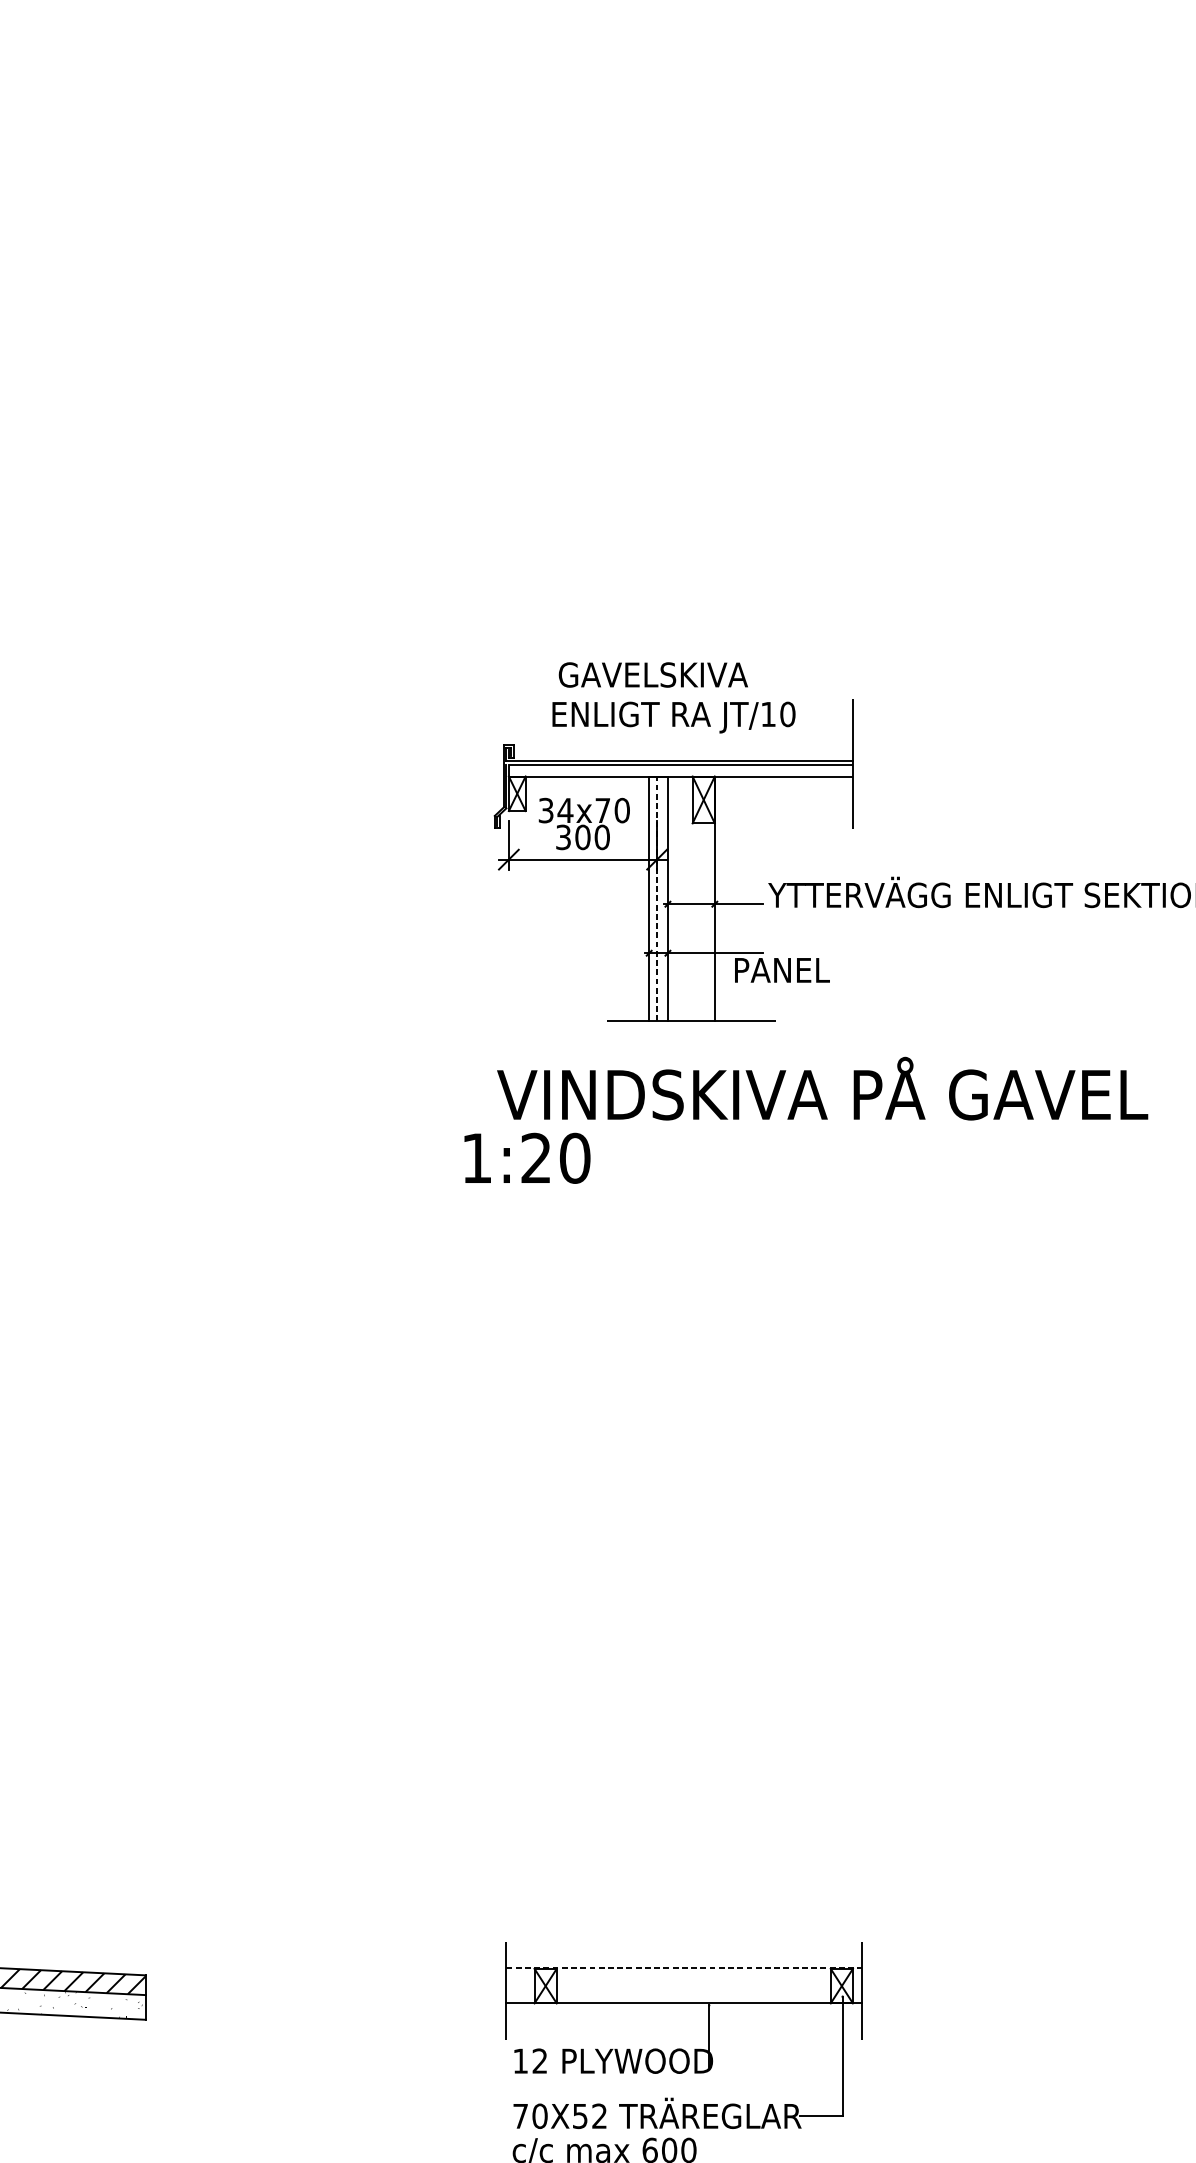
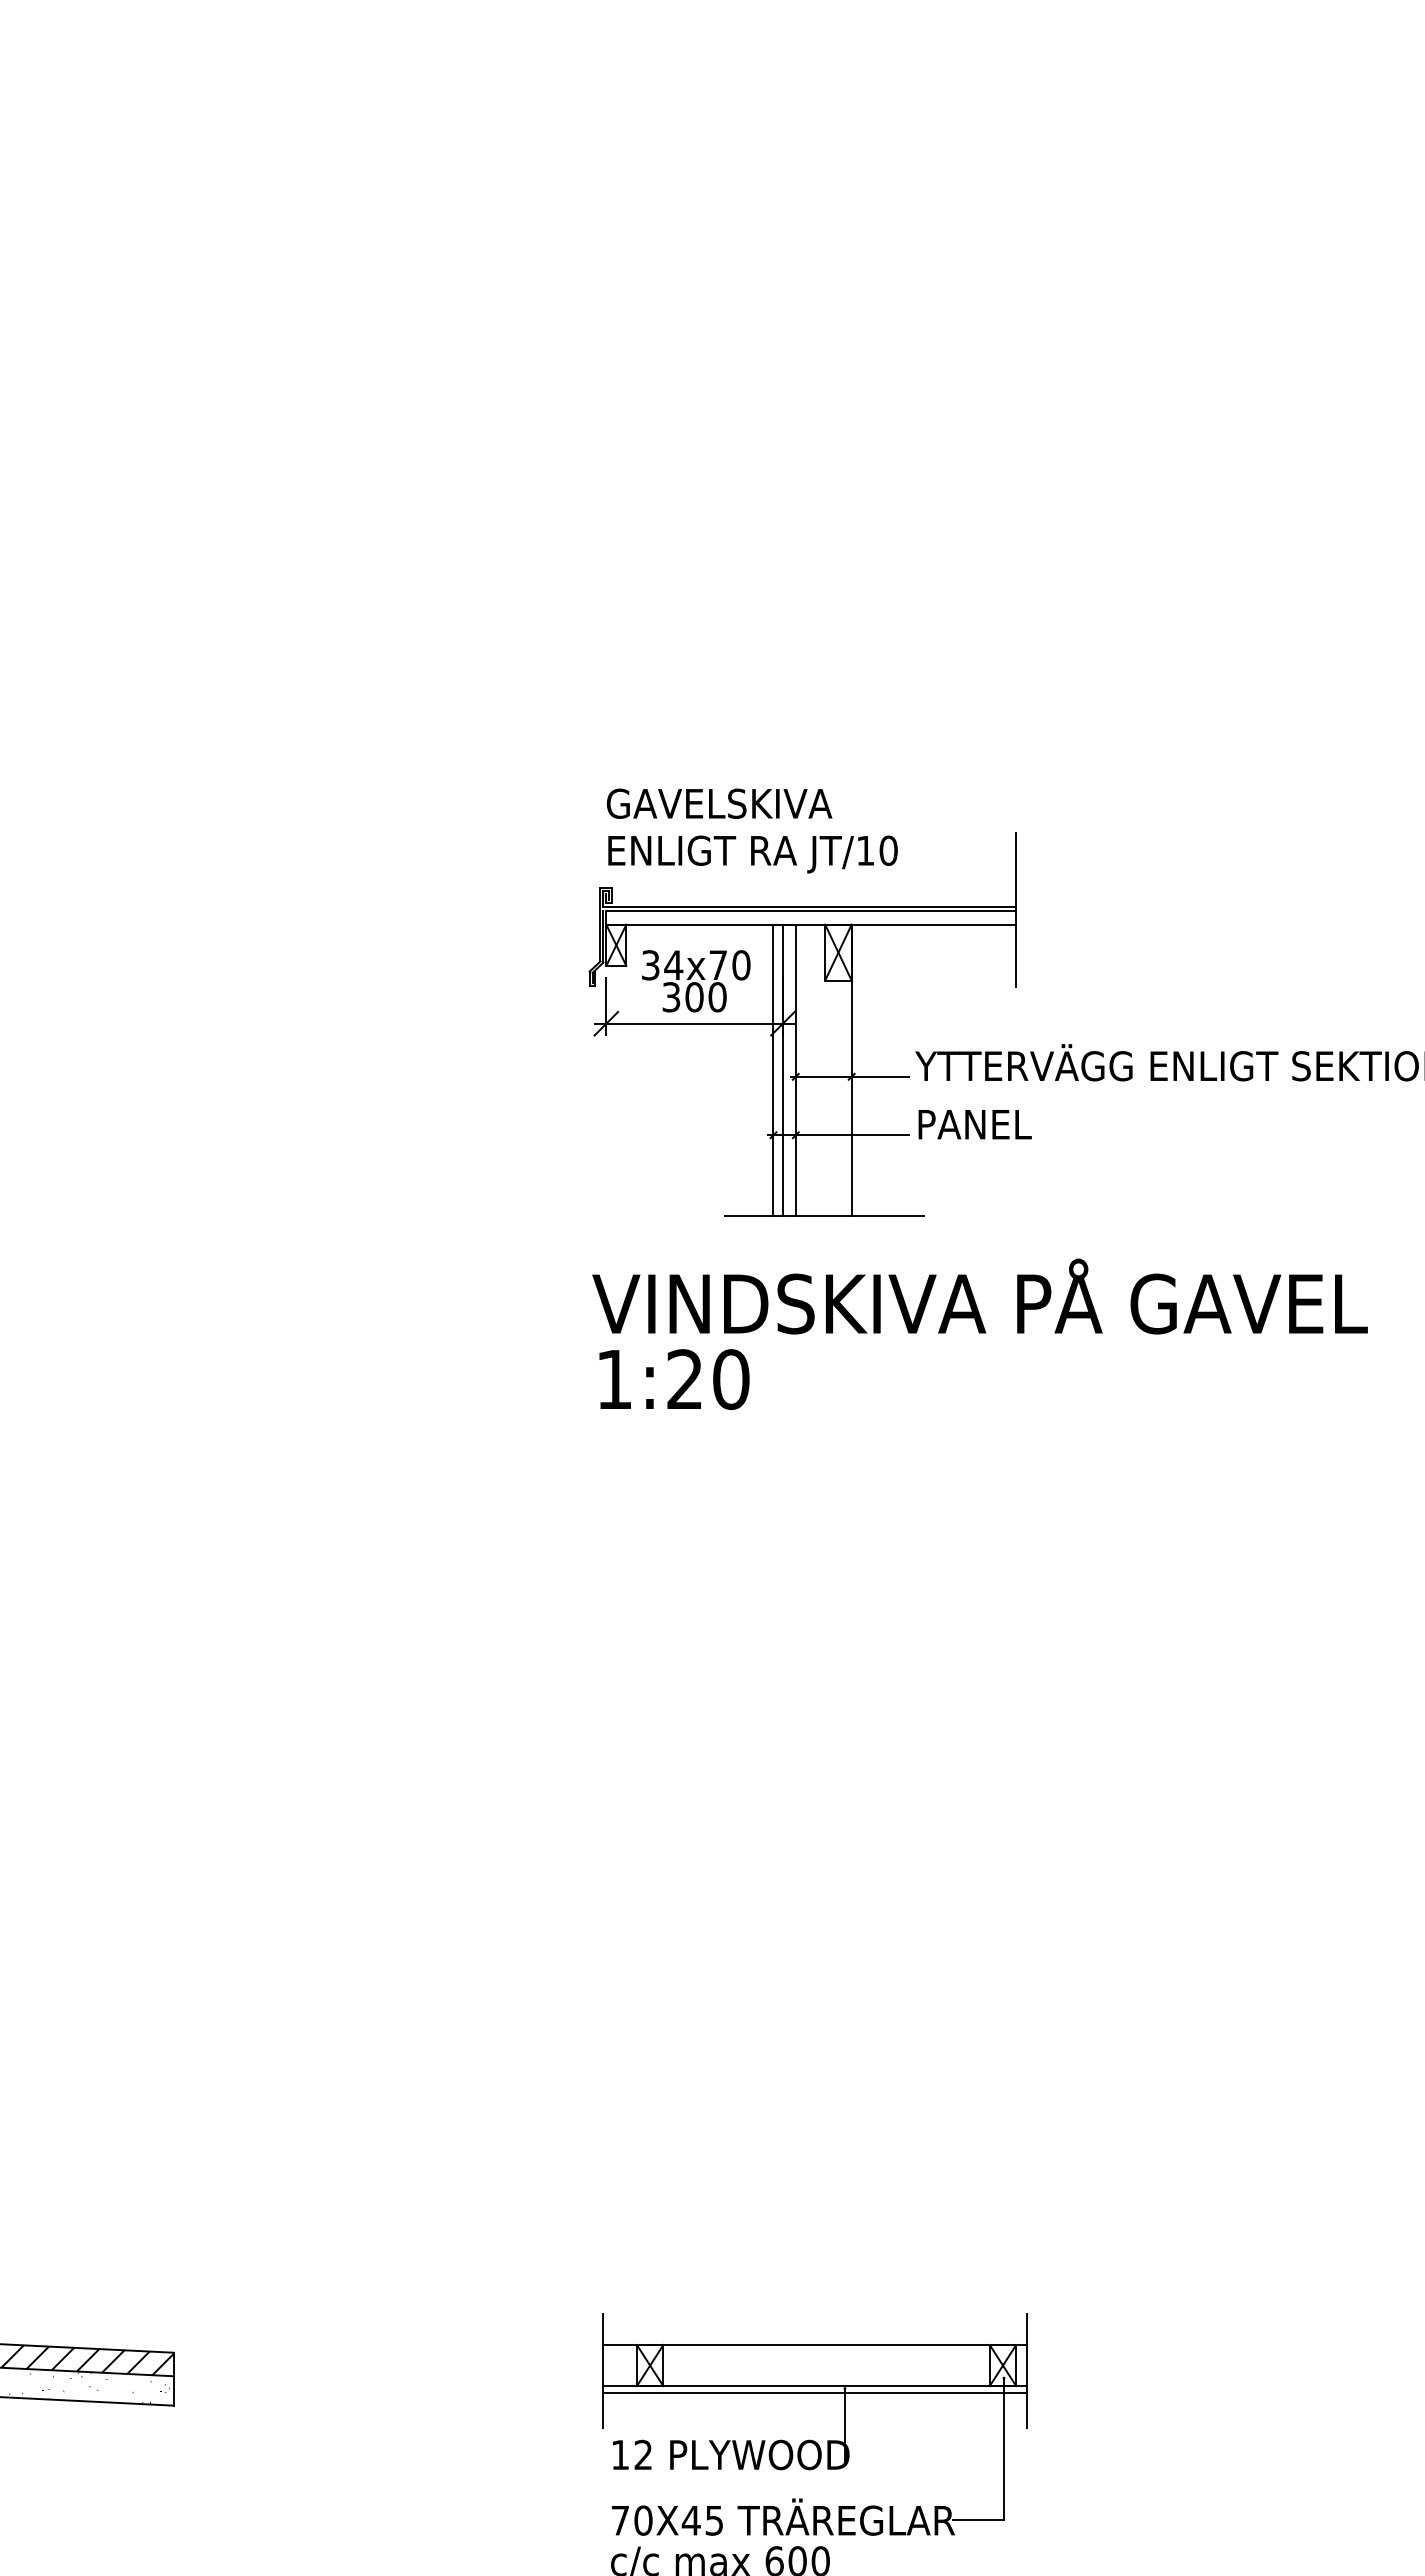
text: (653, 674) -> (719, 803), moved
text: (673, 717) -> (752, 854), moved
line: (656, 898) -> (782, 1070), dashed -> solid
text: (781, 970) -> (974, 1124), moved
text: (527, 1158) -> (674, 1379), moved
line: (684, 1968) -> (815, 2344), dashed -> solid
line: (684, 2009) -> (815, 2393), added
text: (588, 2116) -> (701, 2520), 70X52 -> 70X45

